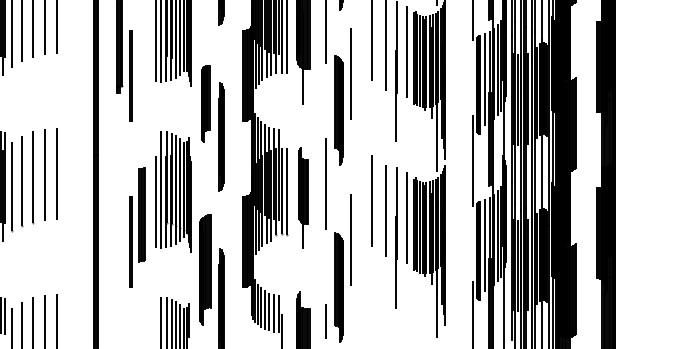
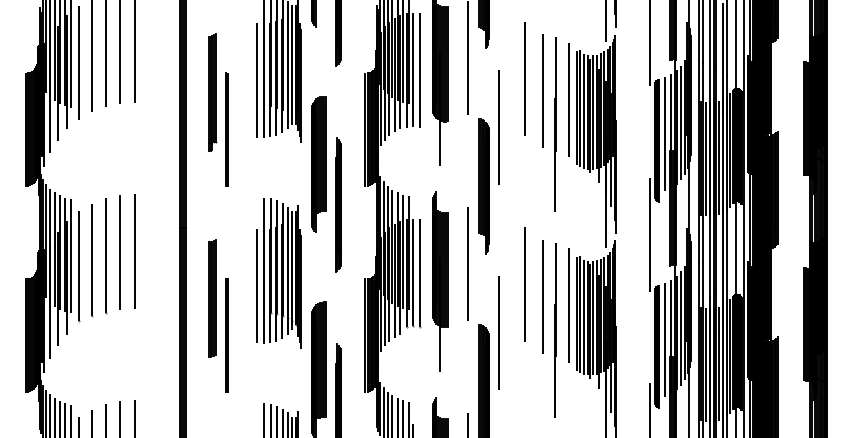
part: (205, 104) -> (318, 164), size x1.43
part: (338, 110) -> (483, 186), moved
part: (303, 198) -> (440, 281), size x1.43
part: (142, 214) -> (212, 298), moved

